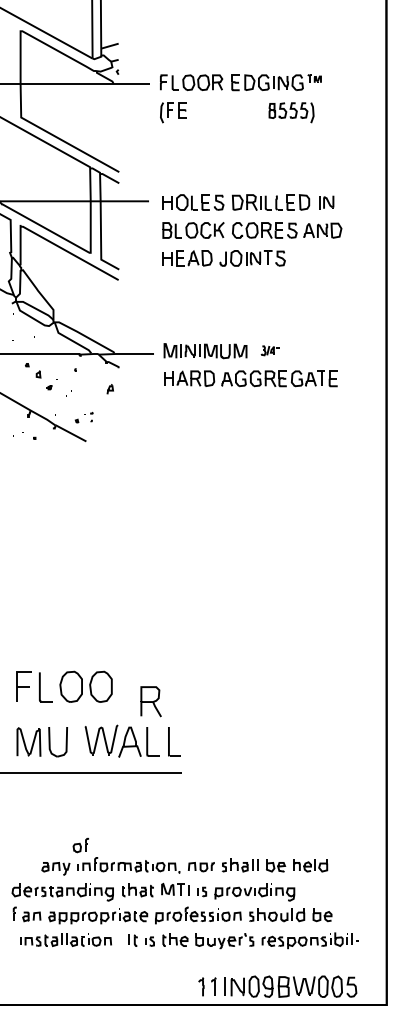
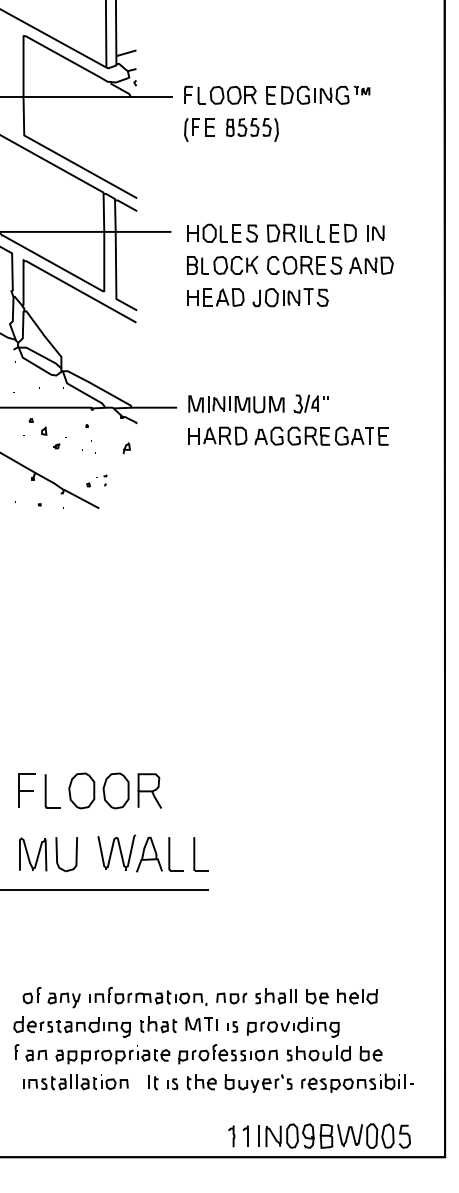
part: (291, 112) -> (252, 129), moved
part: (269, 350) -> (310, 403), size x1.67
part: (150, 701) -> (149, 790), moved
part: (80, 845) -> (31, 995), moved

